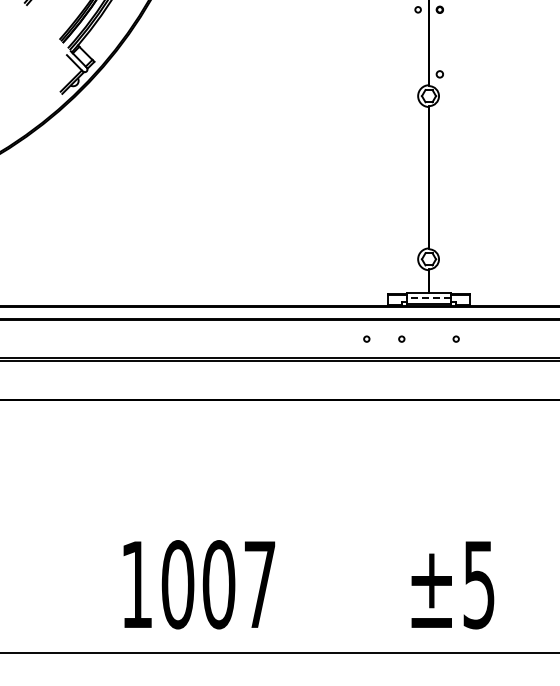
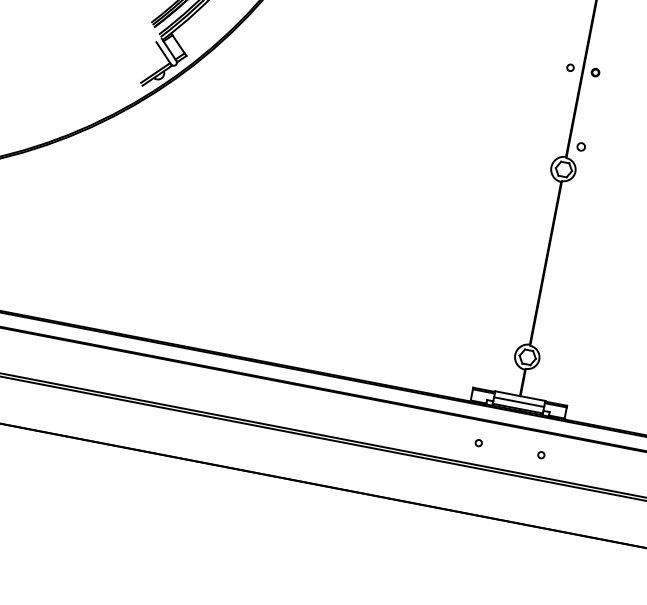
line: (429, 298) -> (519, 402), dashed -> solid
circle: (366, 338) -> (438, 434), removed

